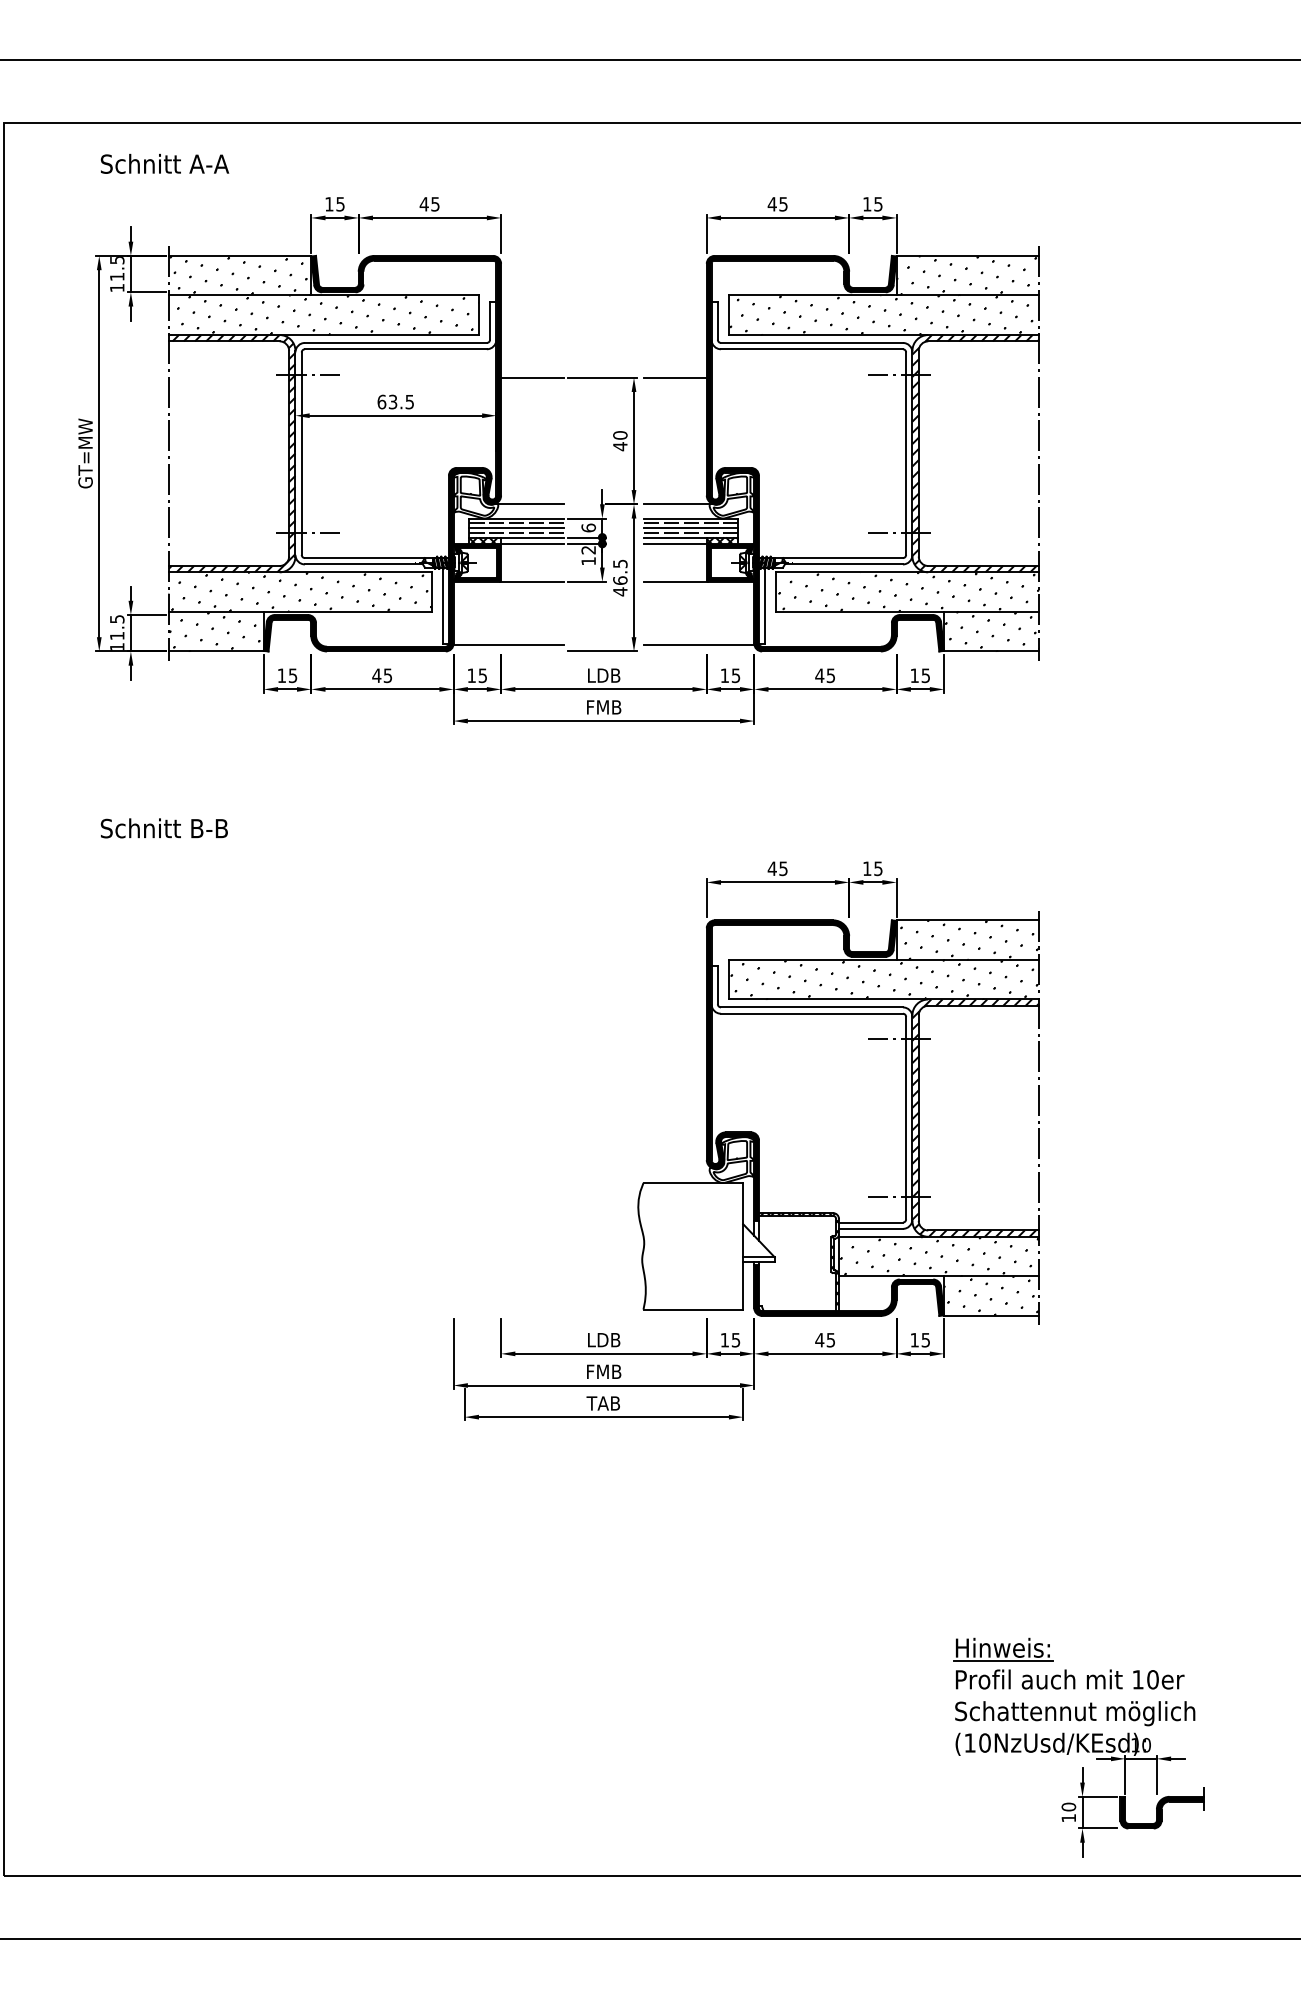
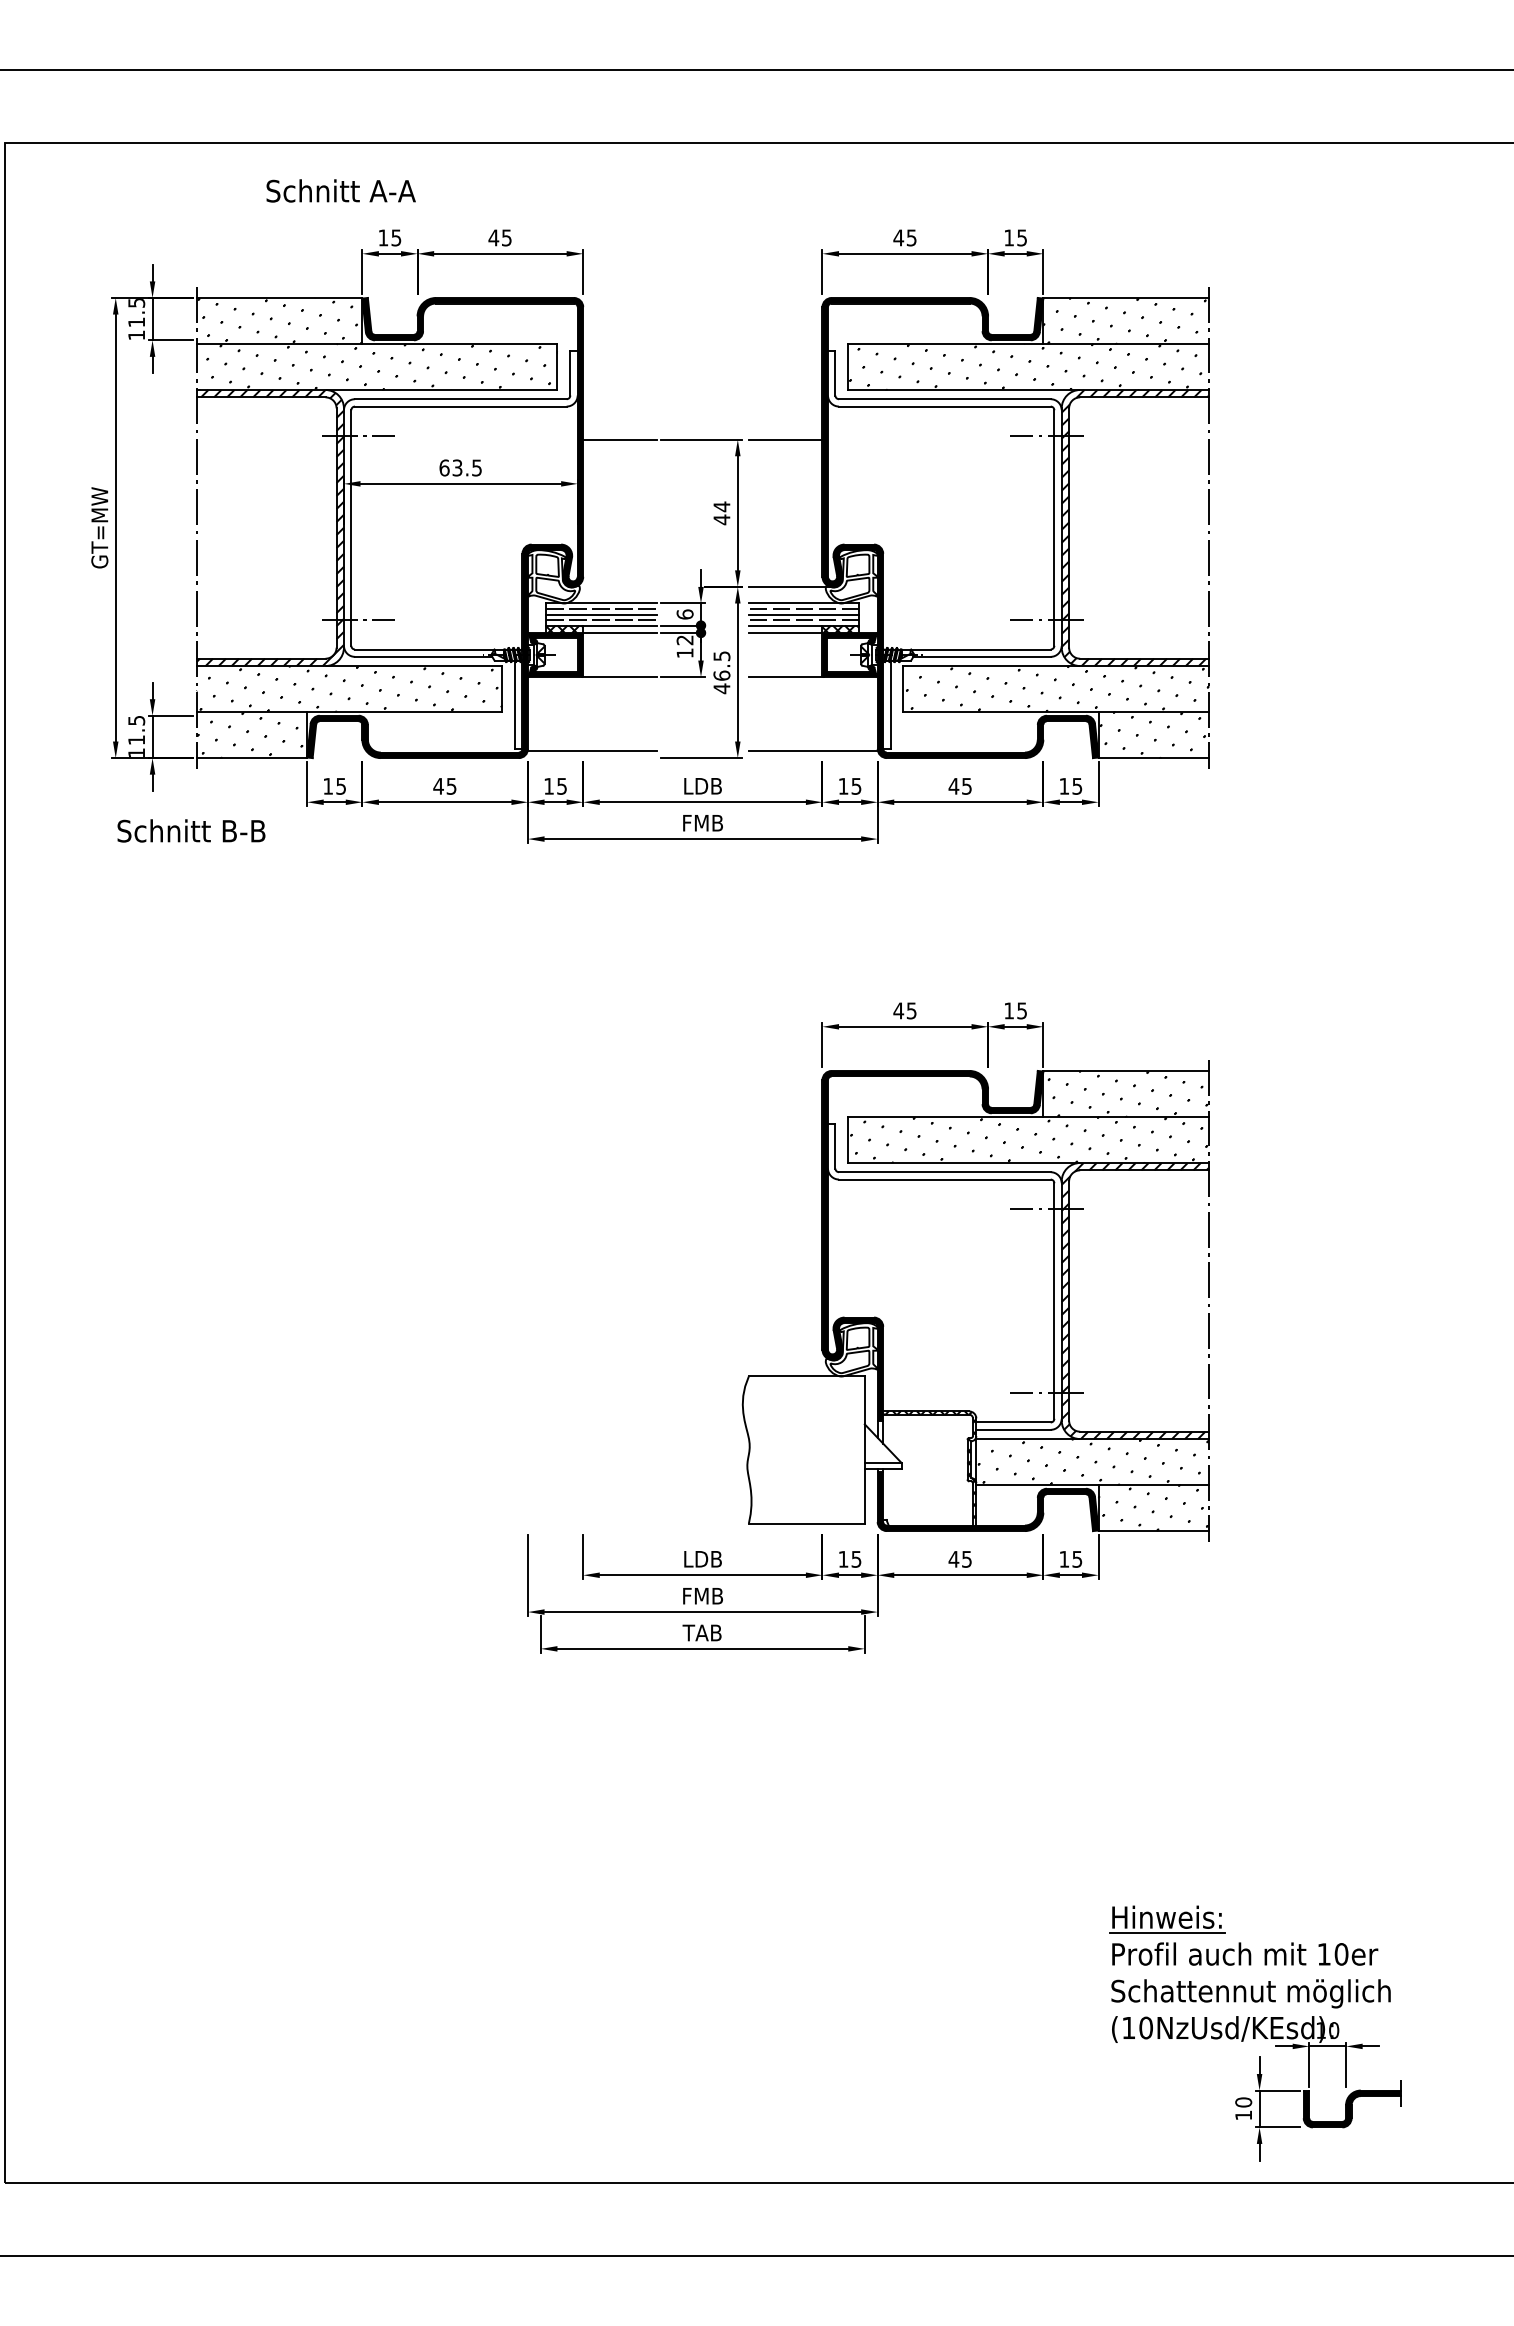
text: (164, 163) -> (340, 190), moved
text: (619, 435) -> (721, 506), 40 -> 44
line: (528, 503) -> (614, 586), removed
text: (164, 828) -> (191, 830), moved

